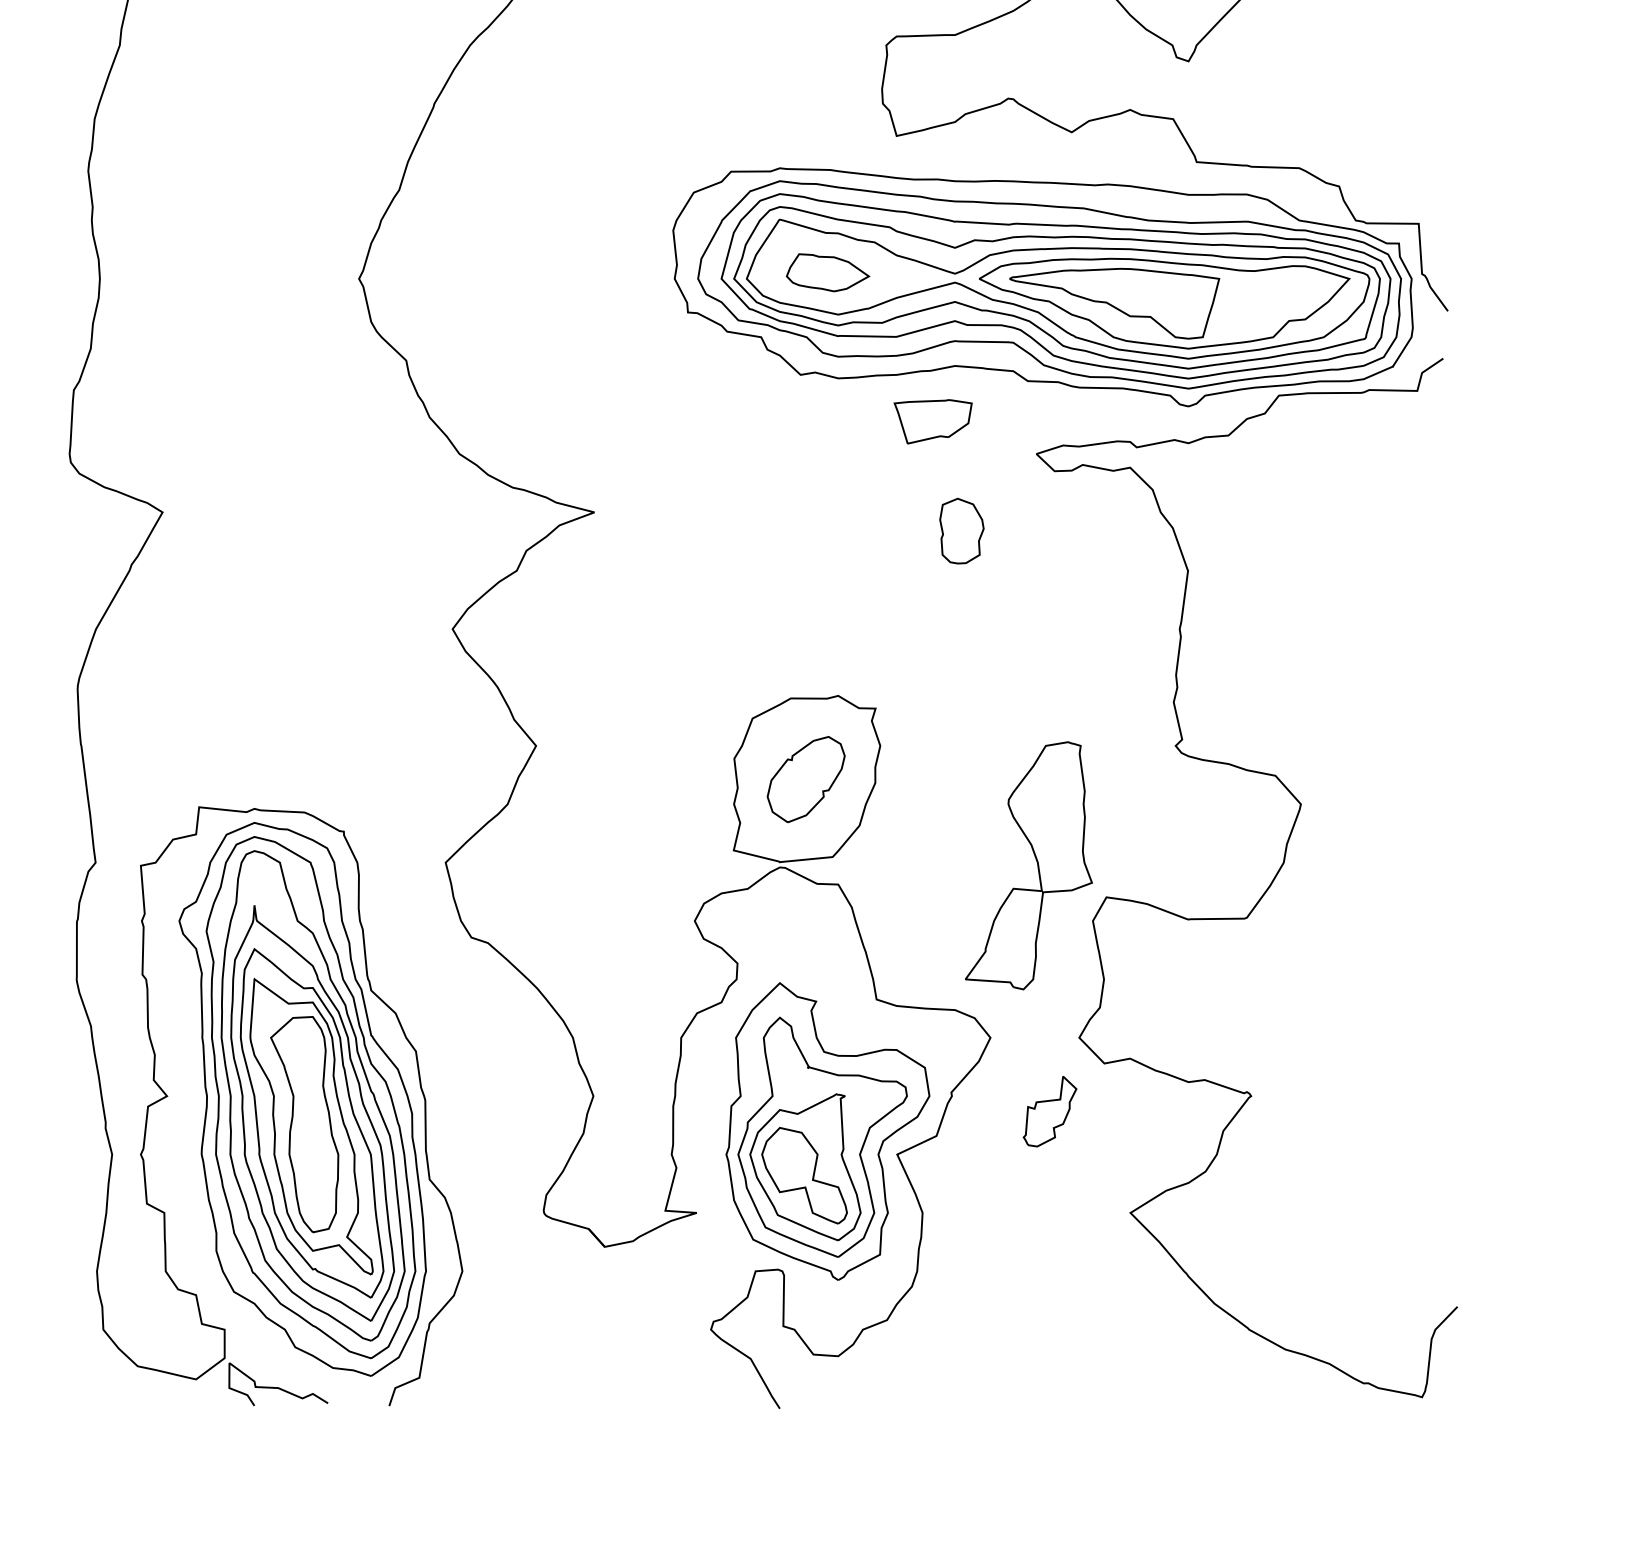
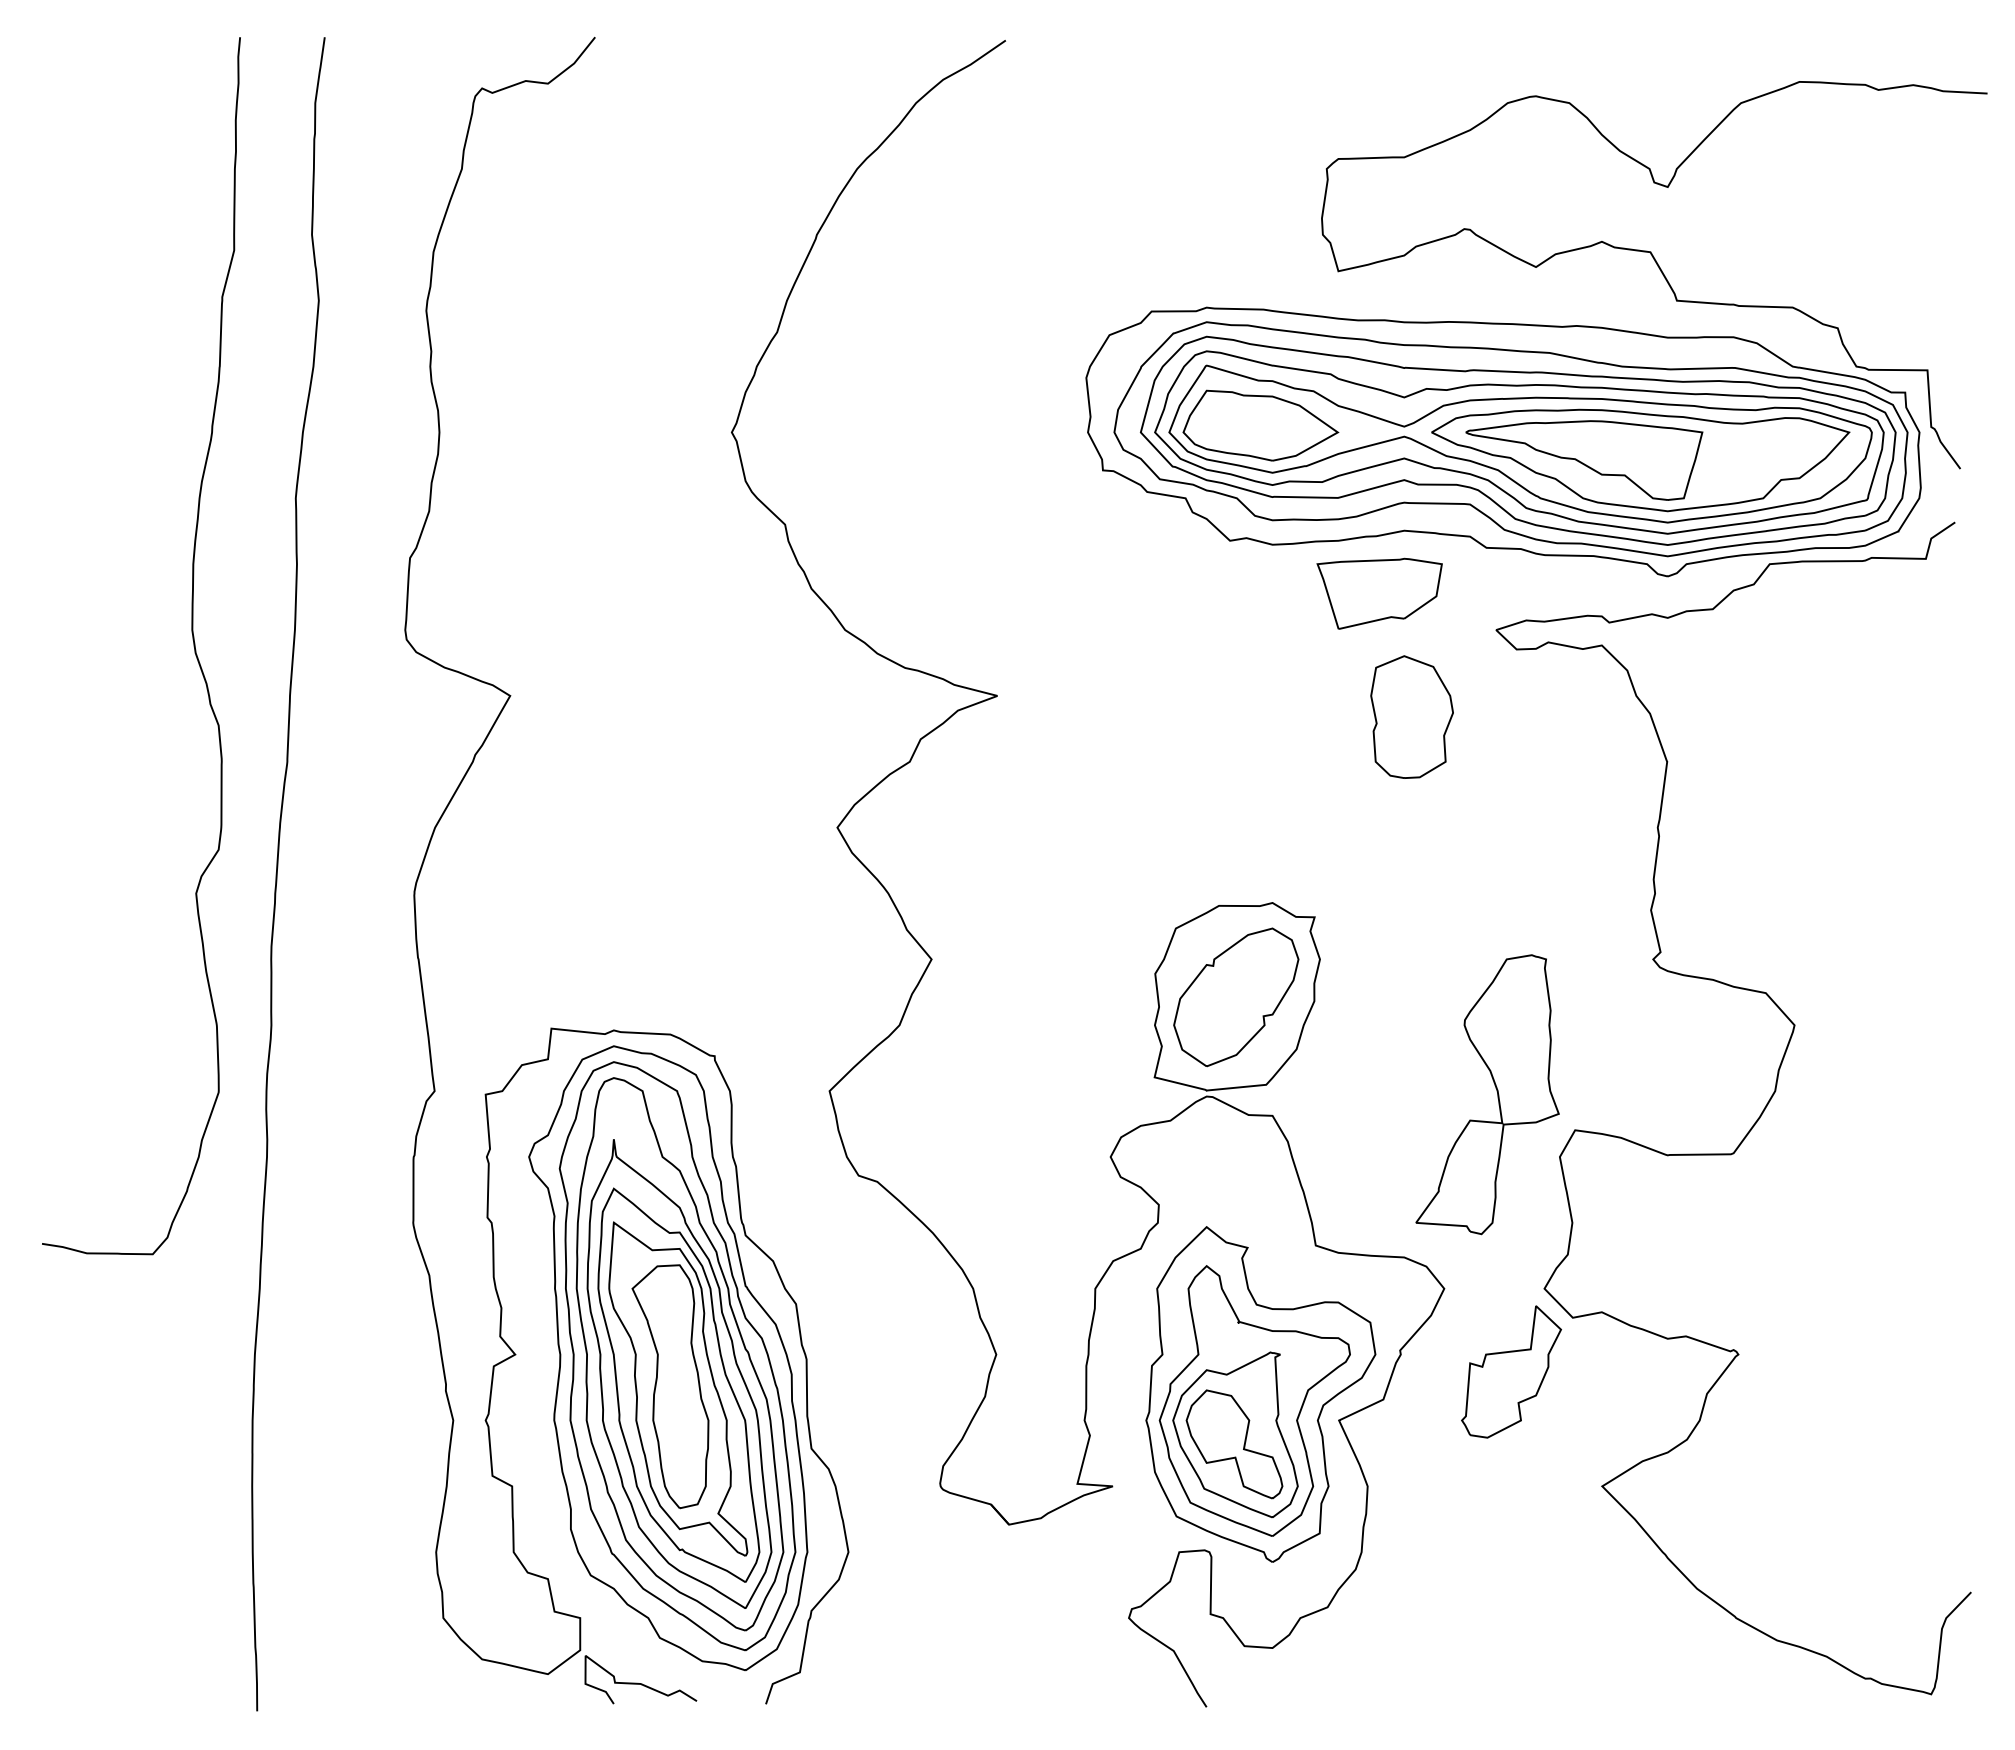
part: (827, 272) -> (1260, 425), size x1.67
part: (933, 421) -> (1379, 593), size x1.43
part: (961, 530) -> (1411, 716), size x1.67
part: (806, 779) -> (1236, 997), size x1.43
part: (1050, 1111) -> (1511, 1371), size x1.67

